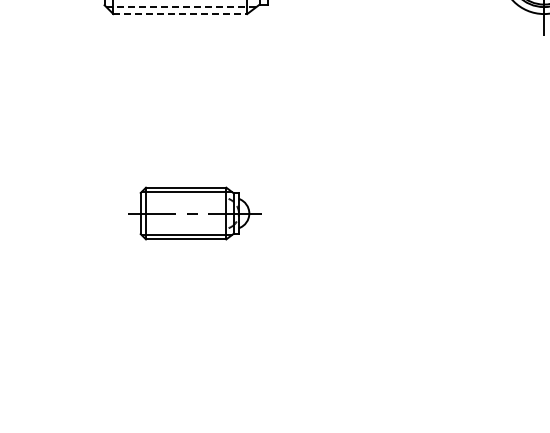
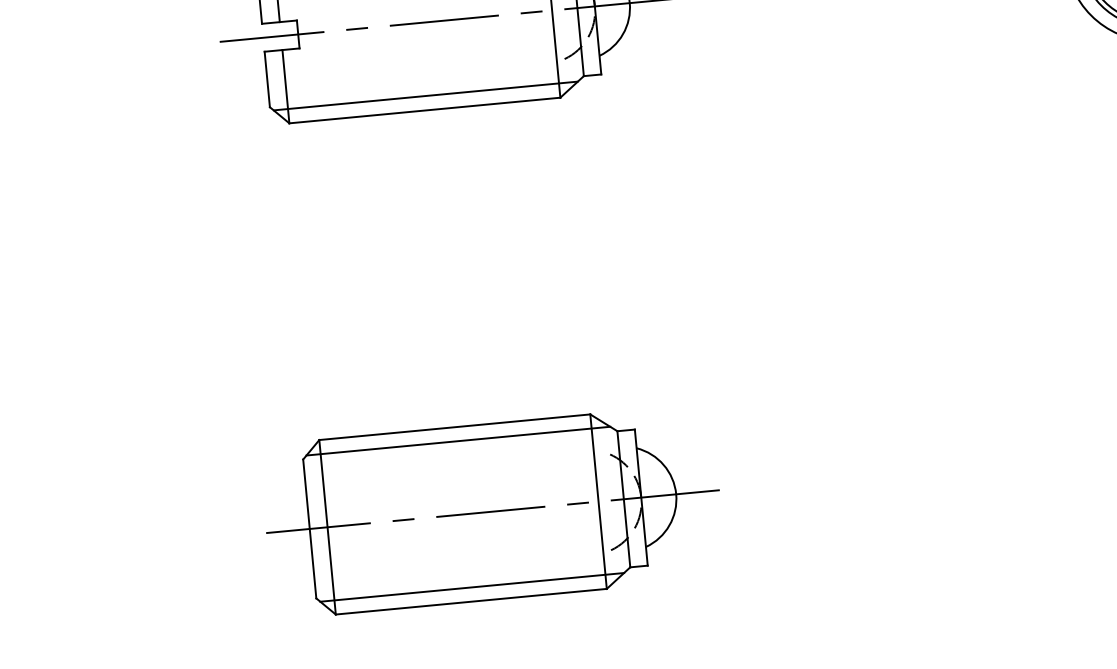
line: (180, 7) -> (424, 97), dashed -> solid
line: (180, 14) -> (425, 111), dashed -> solid
part: (194, 213) -> (491, 511), size x1.67

